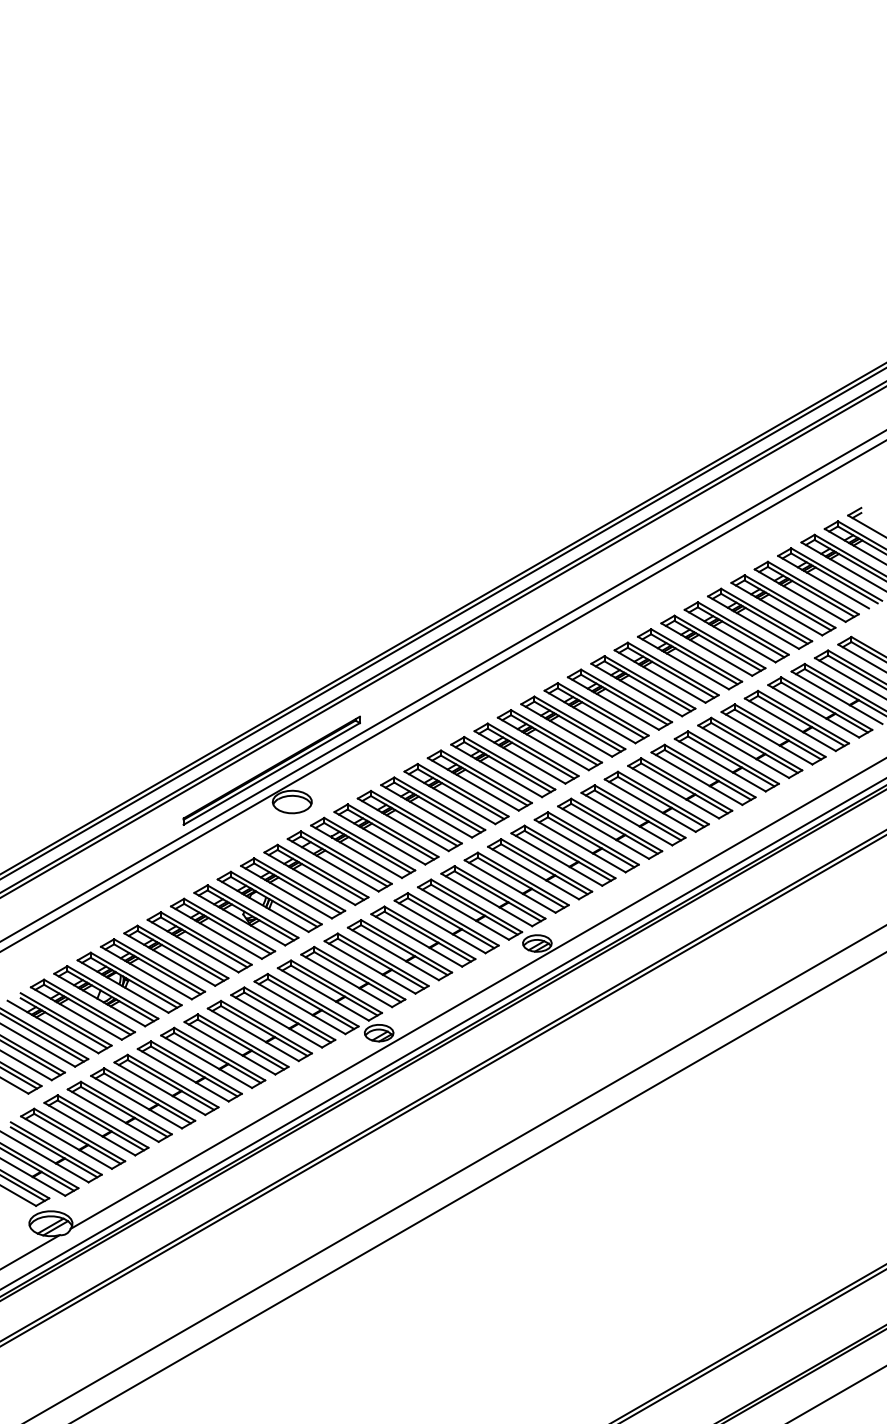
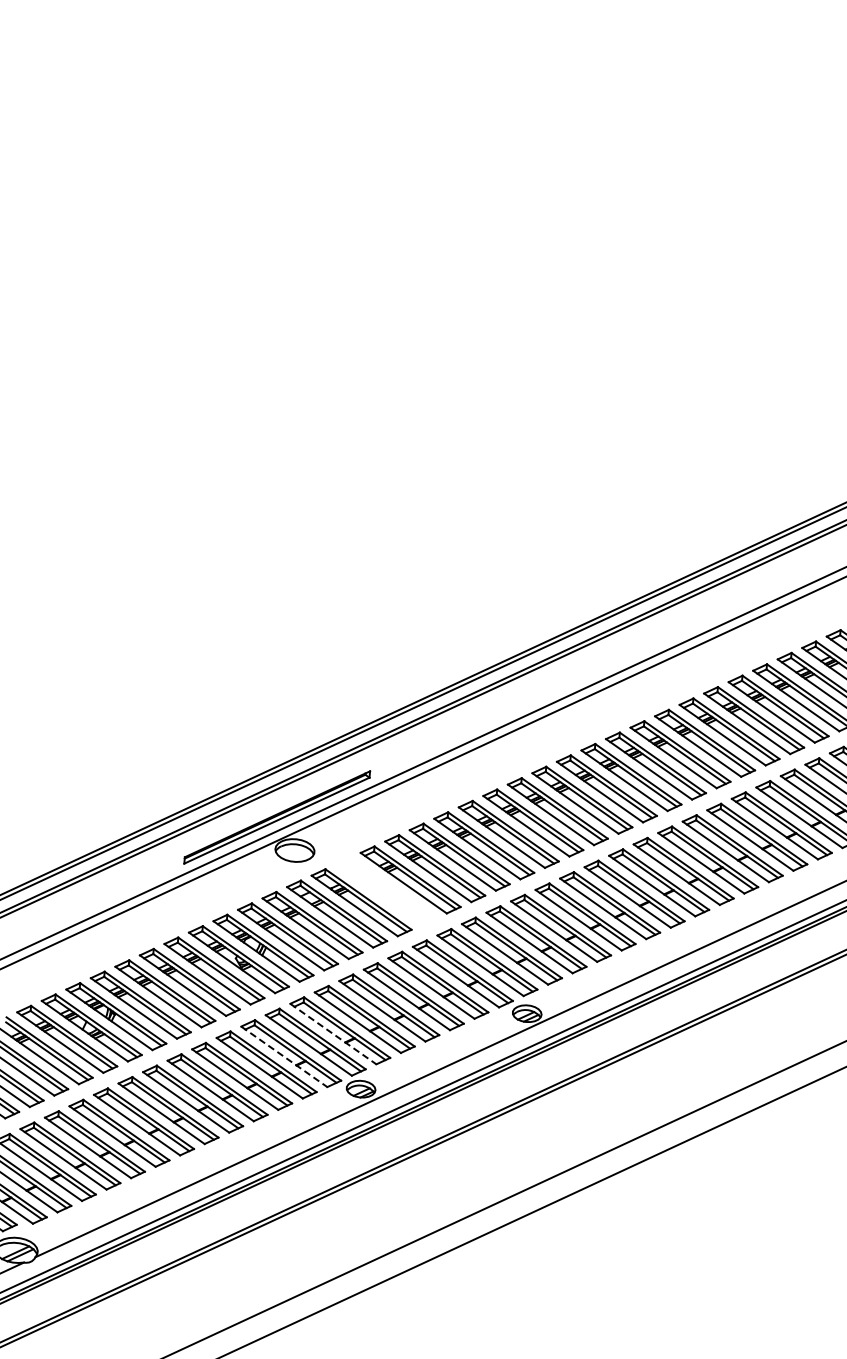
part: (386, 834) -> (386, 891), removed
line: (347, 981) -> (334, 1034), solid -> dashed
line: (300, 1008) -> (284, 1057), solid -> dashed

